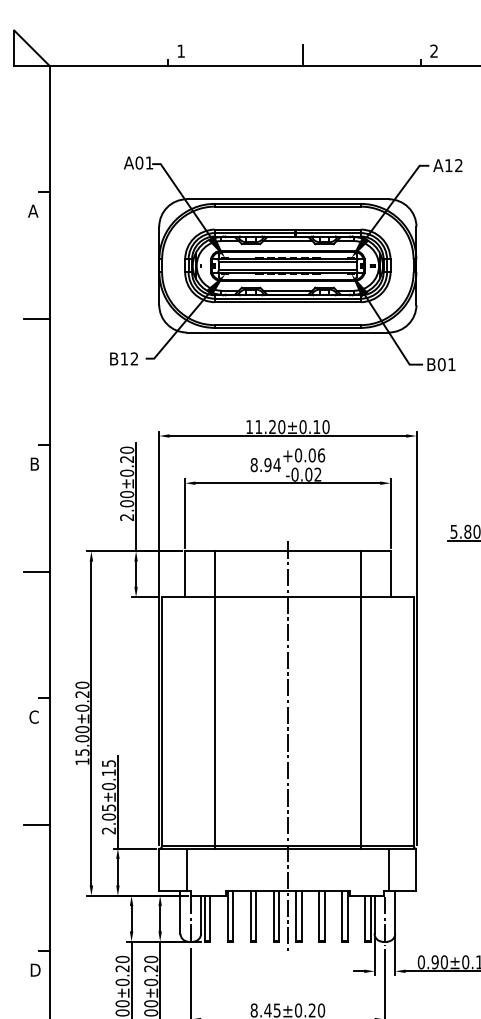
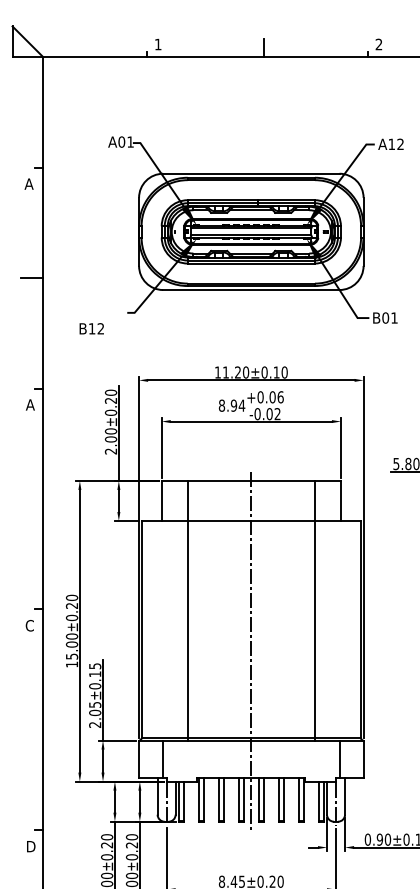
text: (123, 358) -> (91, 328), moved
text: (34, 463) -> (30, 404), B -> A
line: (36, 571) -> (31, 498), removed
line: (36, 824) -> (31, 719), removed

